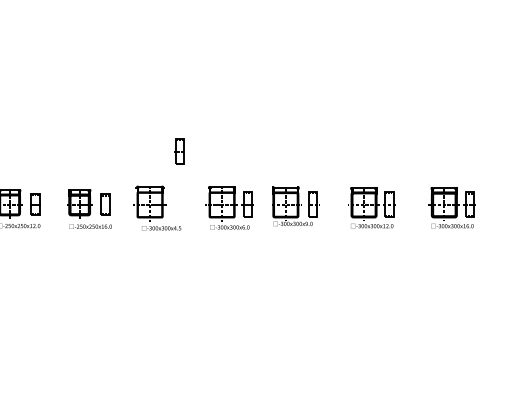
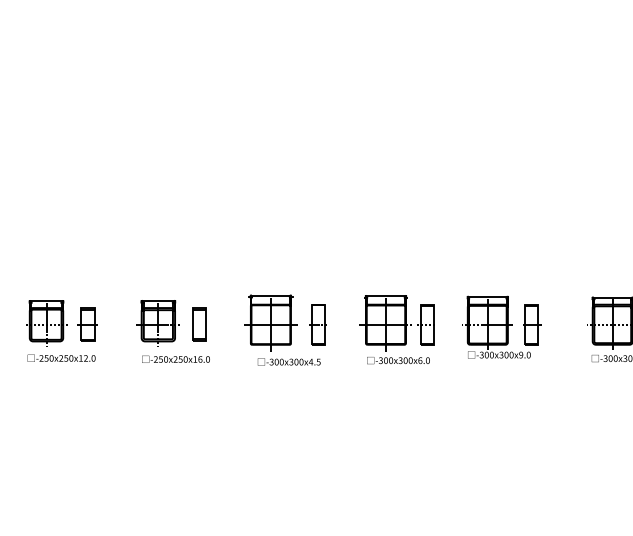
part: (179, 151) -> (317, 324), moved

